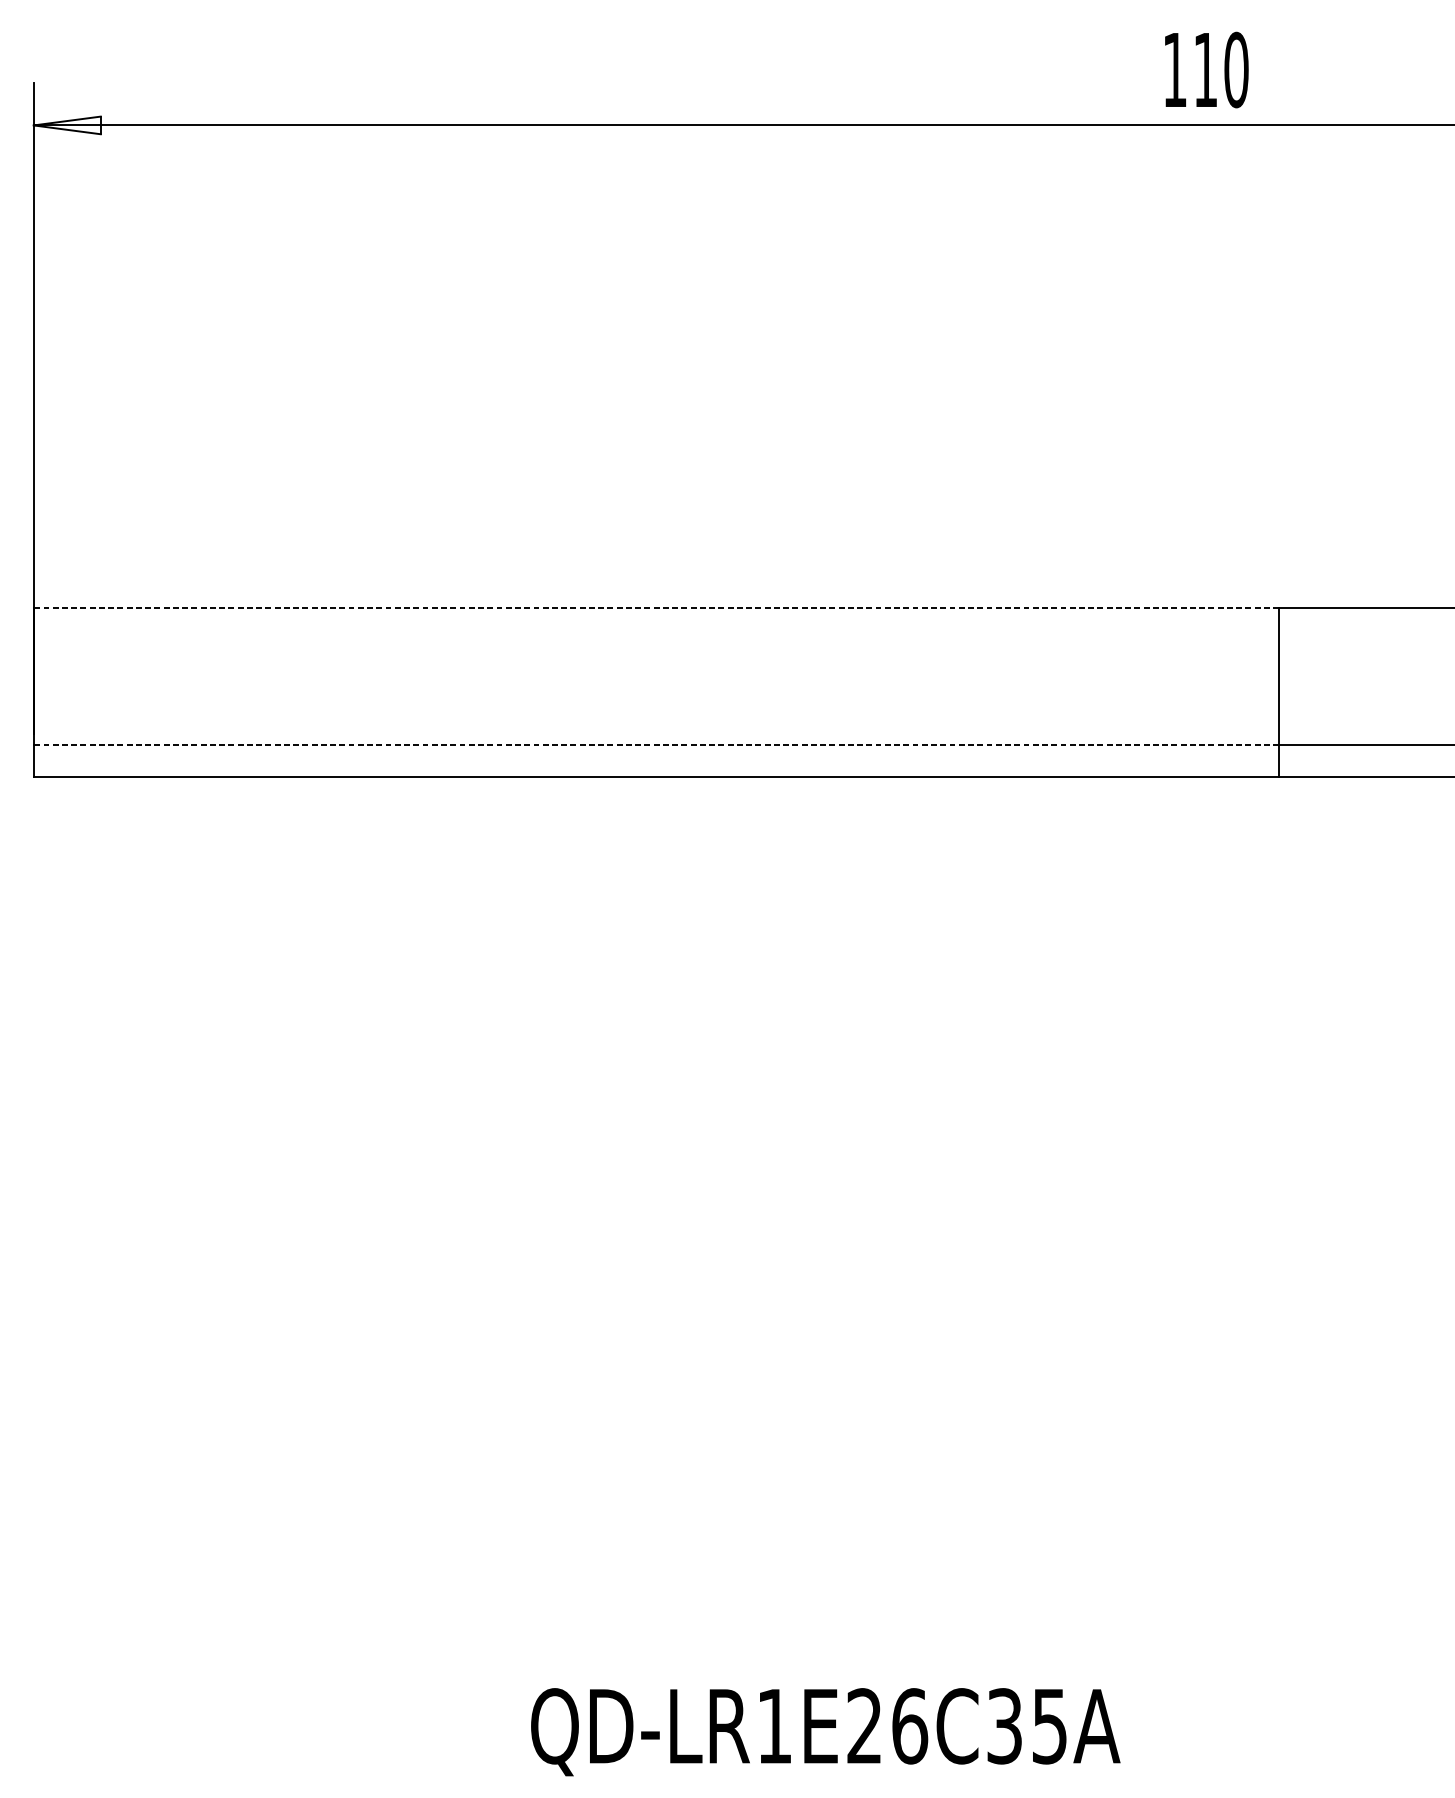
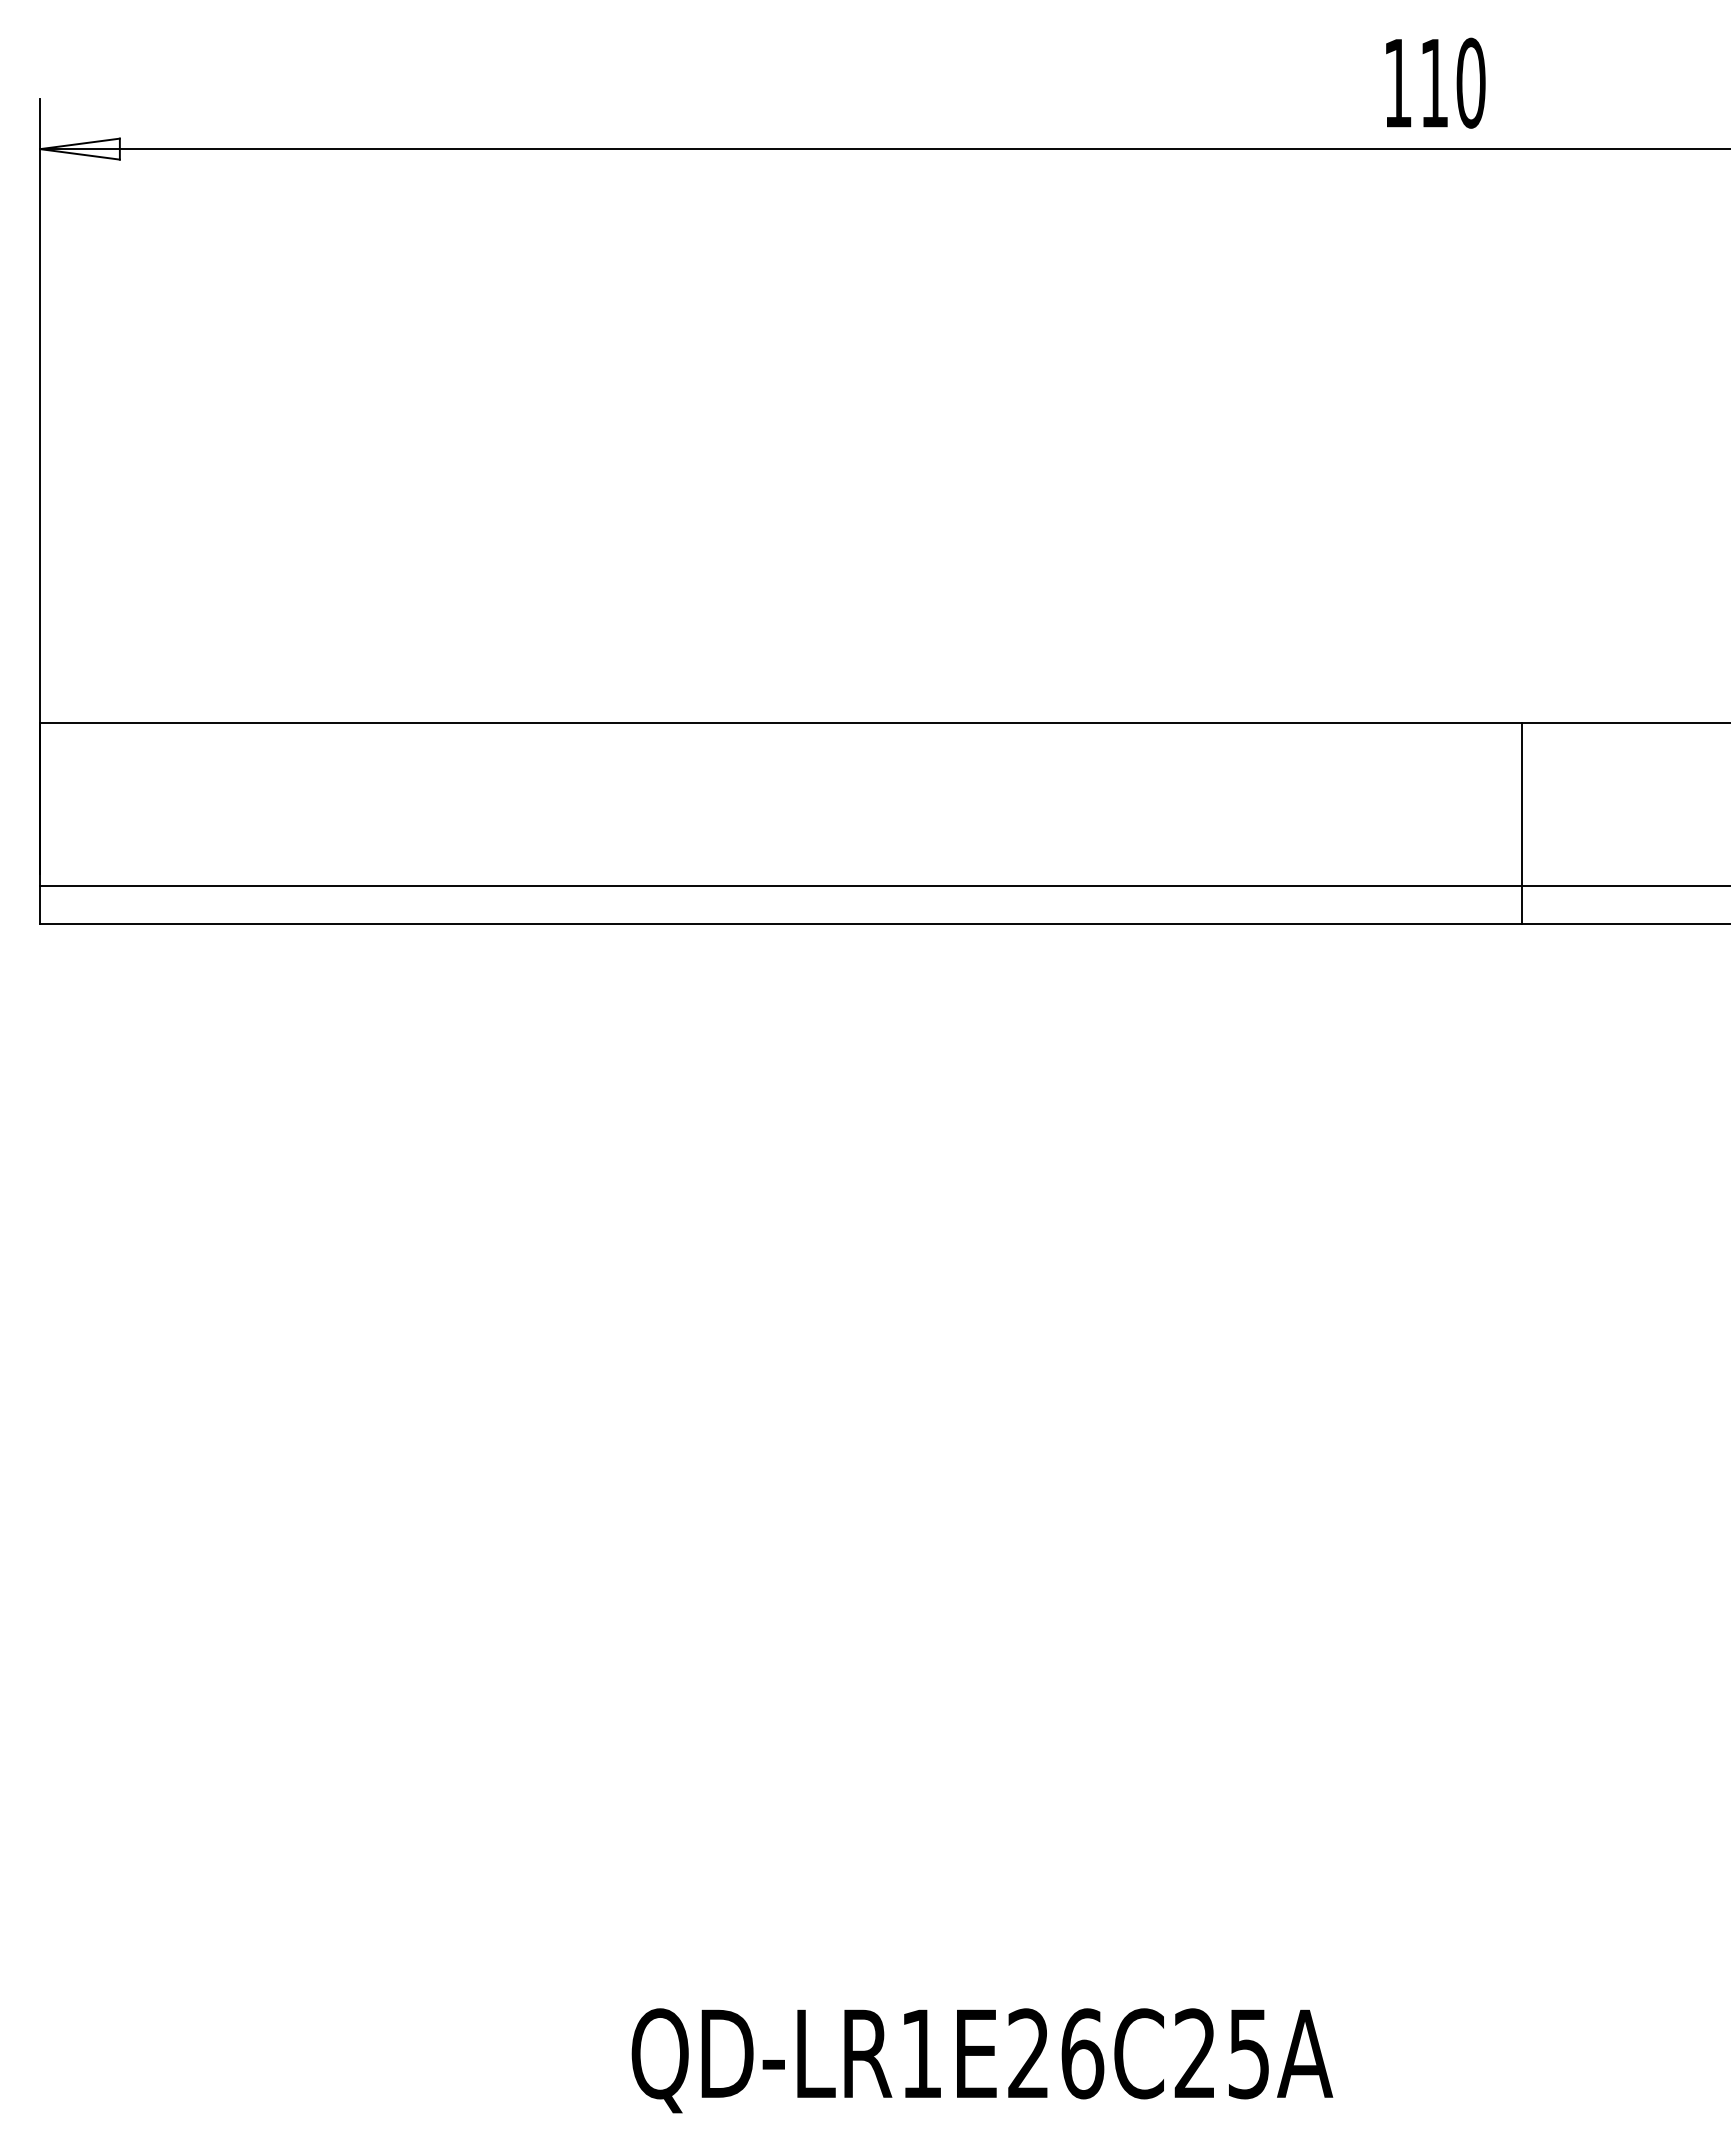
line: (656, 607) -> (780, 722), dashed -> solid
line: (656, 745) -> (780, 886), dashed -> solid
text: (1004, 1726) -> (1194, 2053), QD-LR1E26C35A -> QD-LR1E26C25A

